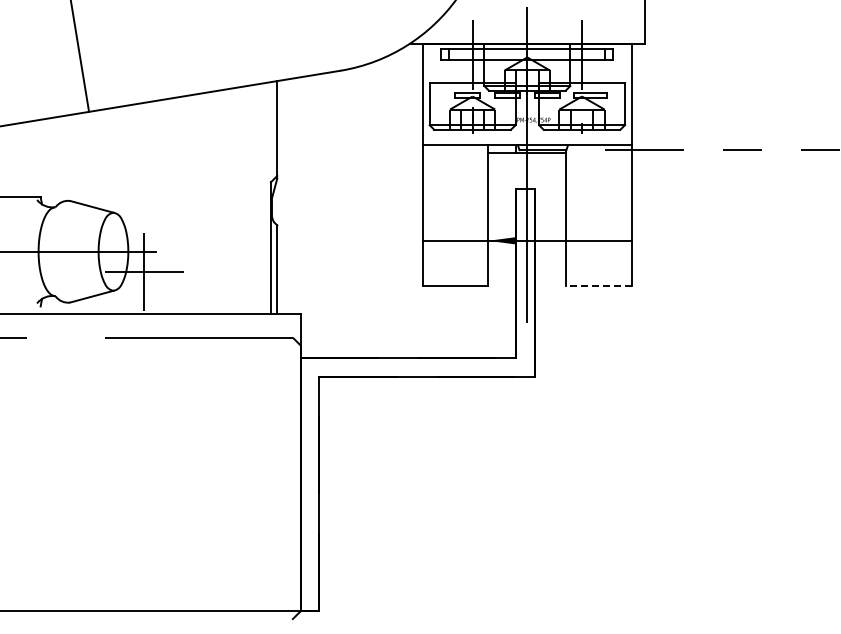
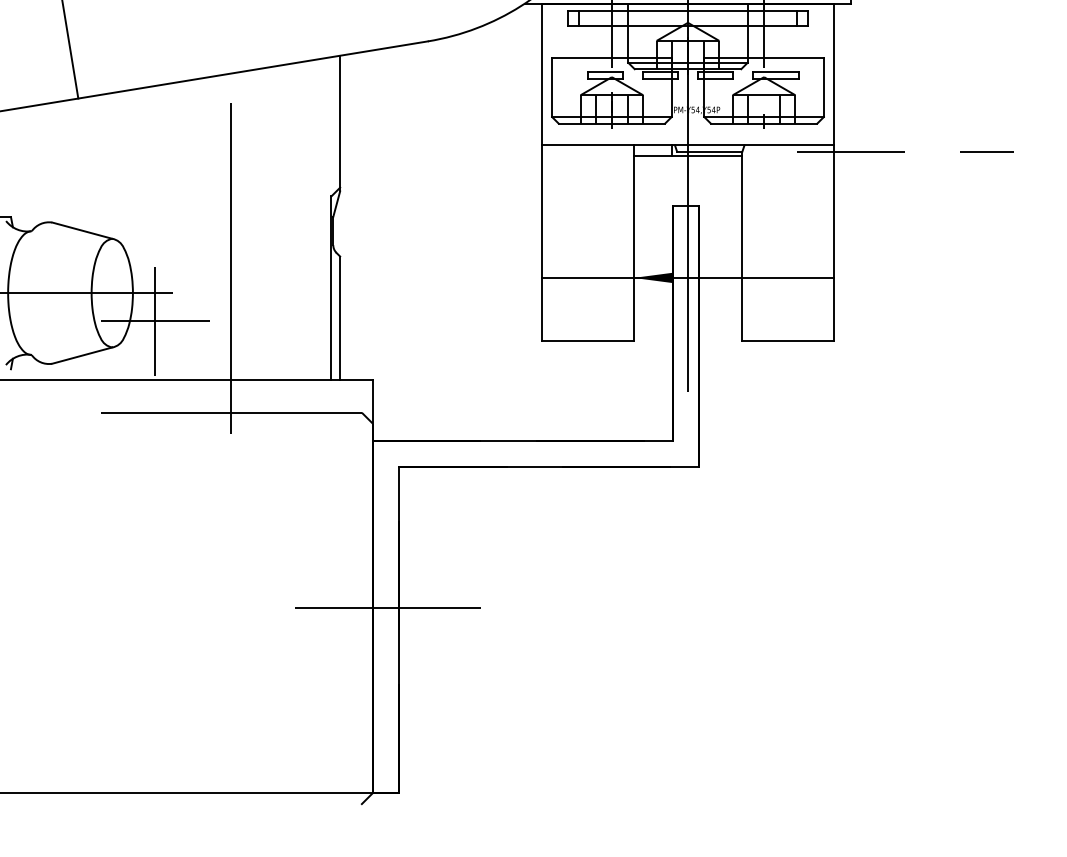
line: (199, 234) -> (231, 269), added
line: (599, 286) -> (788, 341), dashed -> solid
line: (311, 478) -> (387, 608), added

